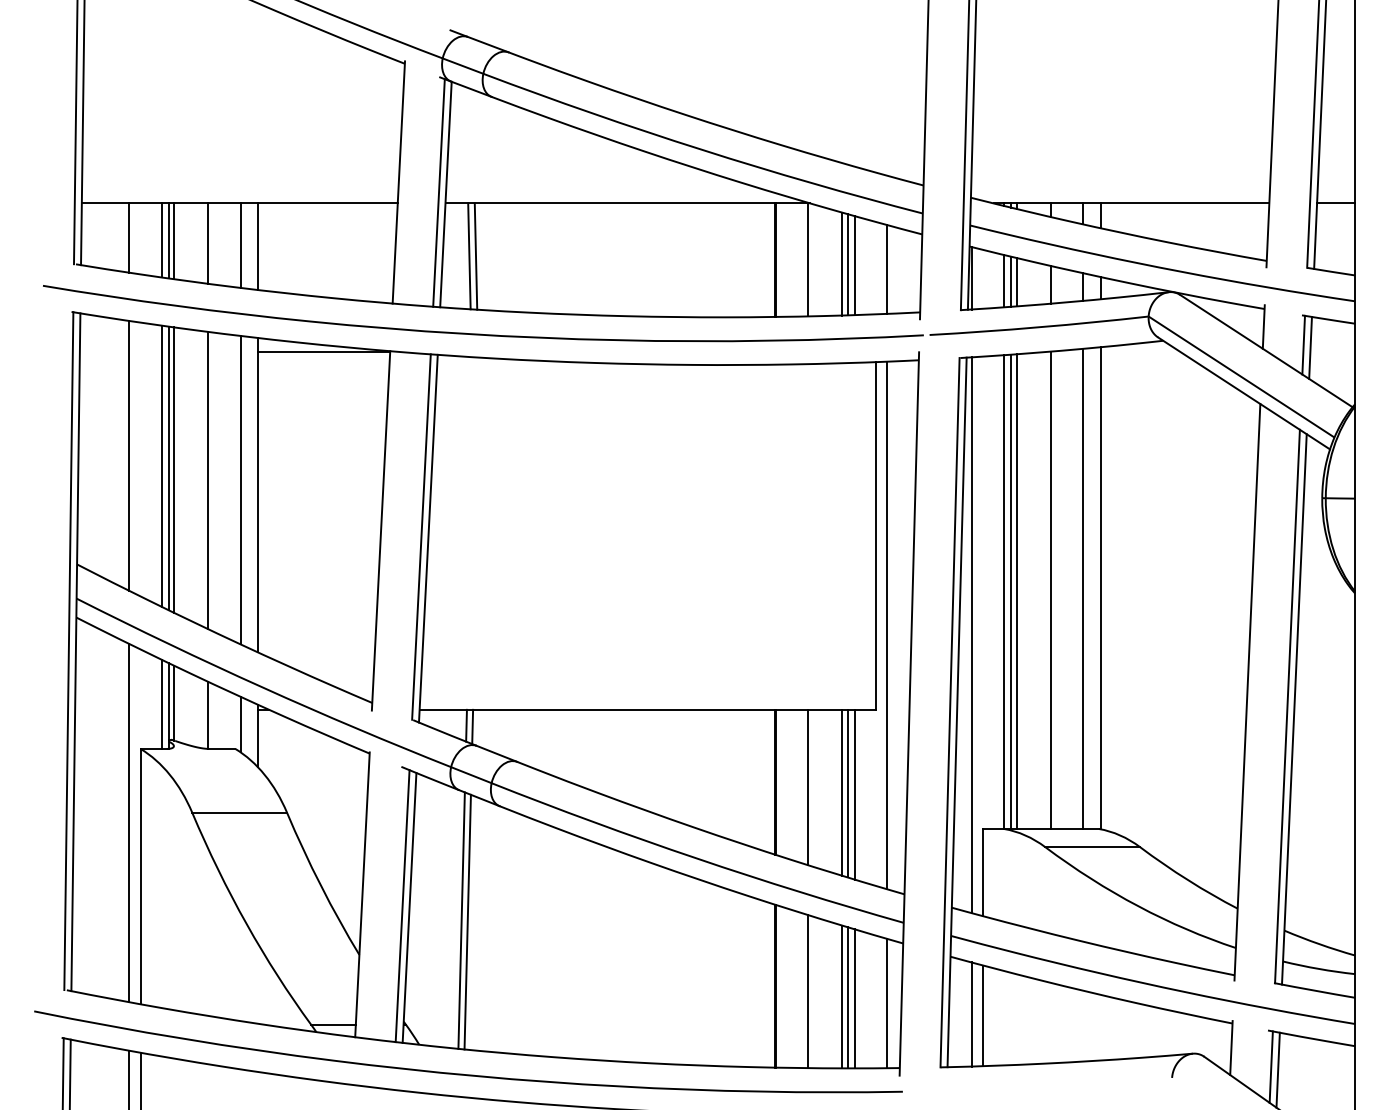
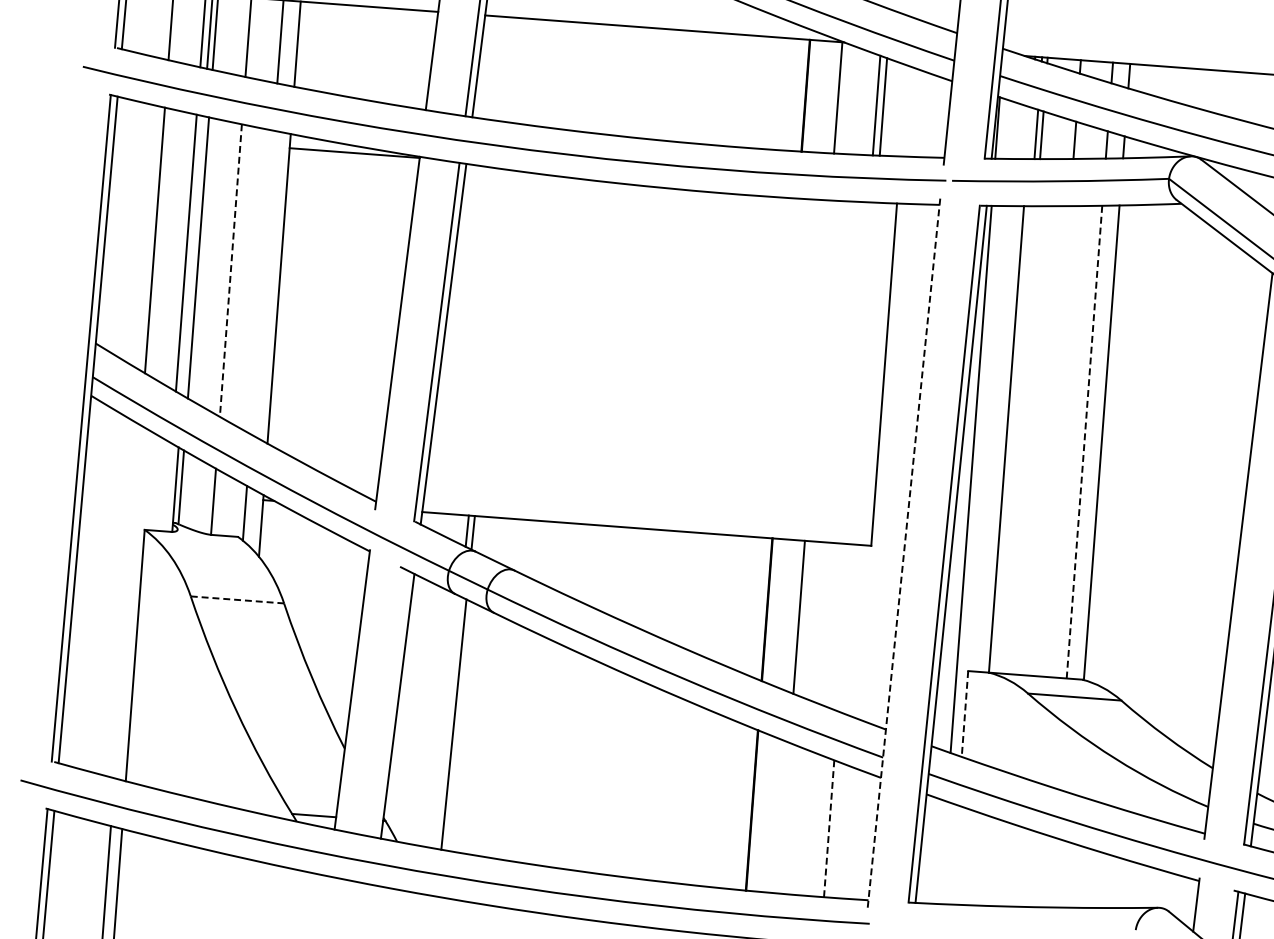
line: (469, 256) -> (504, 69), removed
line: (475, 256) -> (510, 69), removed
line: (842, 263) -> (871, 103), removed
line: (887, 269) -> (915, 113), removed
line: (1004, 281) -> (1029, 133), removed
line: (168, 468) -> (192, 255), removed
line: (207, 480) -> (230, 270), solid -> dashed
line: (240, 489) -> (262, 281), removed
line: (1083, 588) -> (1084, 441), solid -> dashed
line: (1050, 590) -> (1052, 441), removed
line: (1011, 591) -> (1013, 439), removed
line: (1016, 591) -> (1018, 439), removed
line: (887, 625) -> (889, 463), removed
line: (161, 703) -> (168, 486), removed
line: (909, 713) -> (904, 551), solid -> dashed
line: (842, 792) -> (832, 624), removed
line: (847, 793) -> (837, 626), removed
line: (854, 794) -> (844, 627), removed
line: (240, 812) -> (238, 599), solid -> dashed
line: (129, 822) -> (128, 601), removed
line: (983, 872) -> (965, 713), solid -> dashed
line: (402, 906) -> (390, 704), removed
line: (461, 920) -> (447, 722), removed
line: (808, 991) -> (784, 818), removed
line: (842, 996) -> (817, 825), removed
line: (847, 997) -> (822, 826), removed
line: (854, 998) -> (828, 828), solid -> dashed
line: (887, 1003) -> (861, 835), removed
line: (971, 1014) -> (942, 852), removed
line: (983, 1015) -> (954, 854), removed

